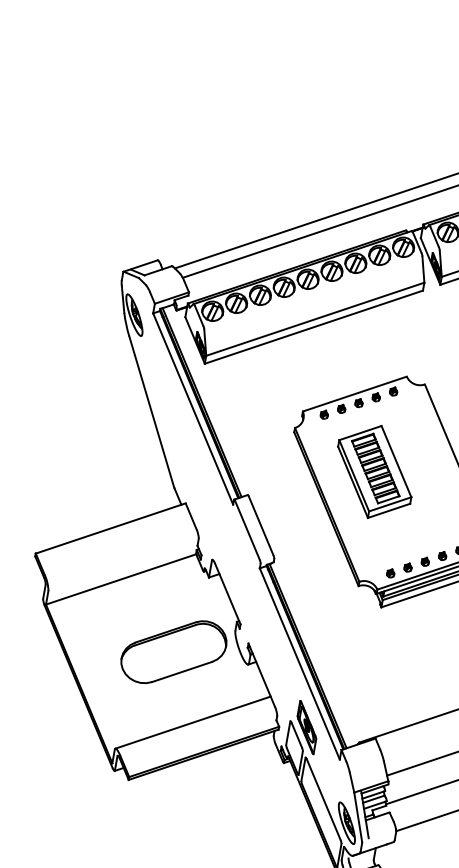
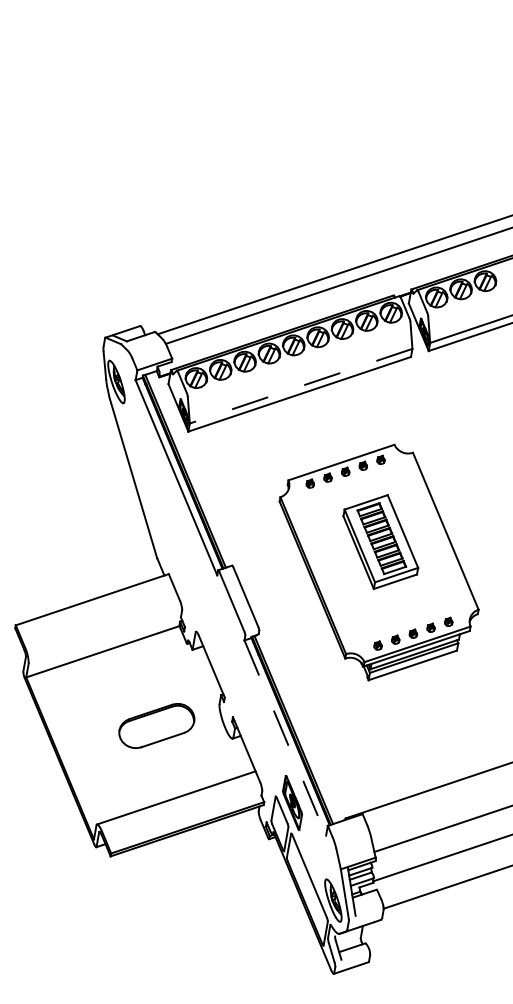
line: (314, 319) -> (300, 386), solid -> dashed
part: (374, 472) -> (380, 542), moved
part: (173, 651) -> (156, 725), size x0.7
line: (299, 664) -> (285, 738), solid -> dashed

